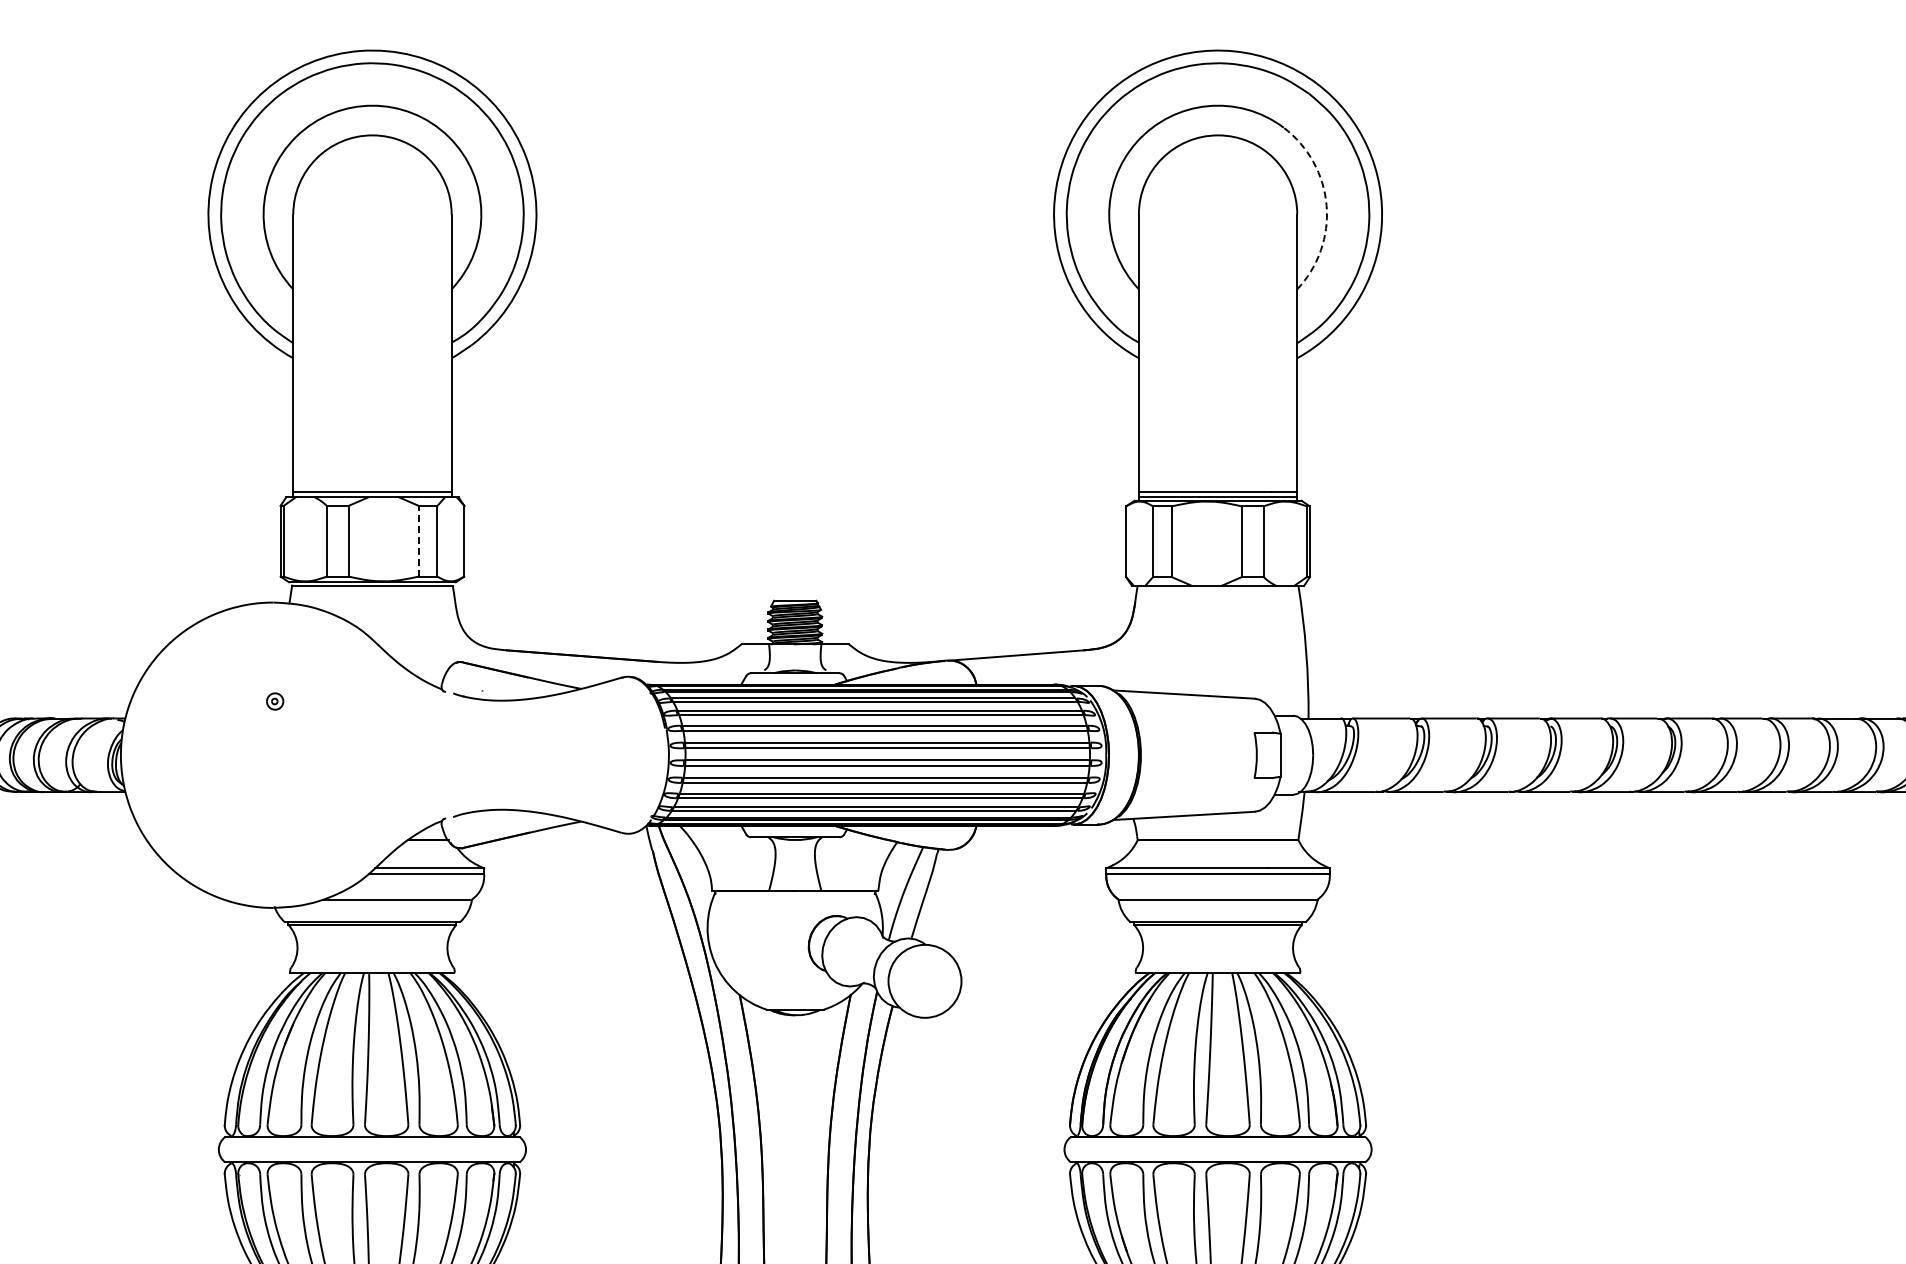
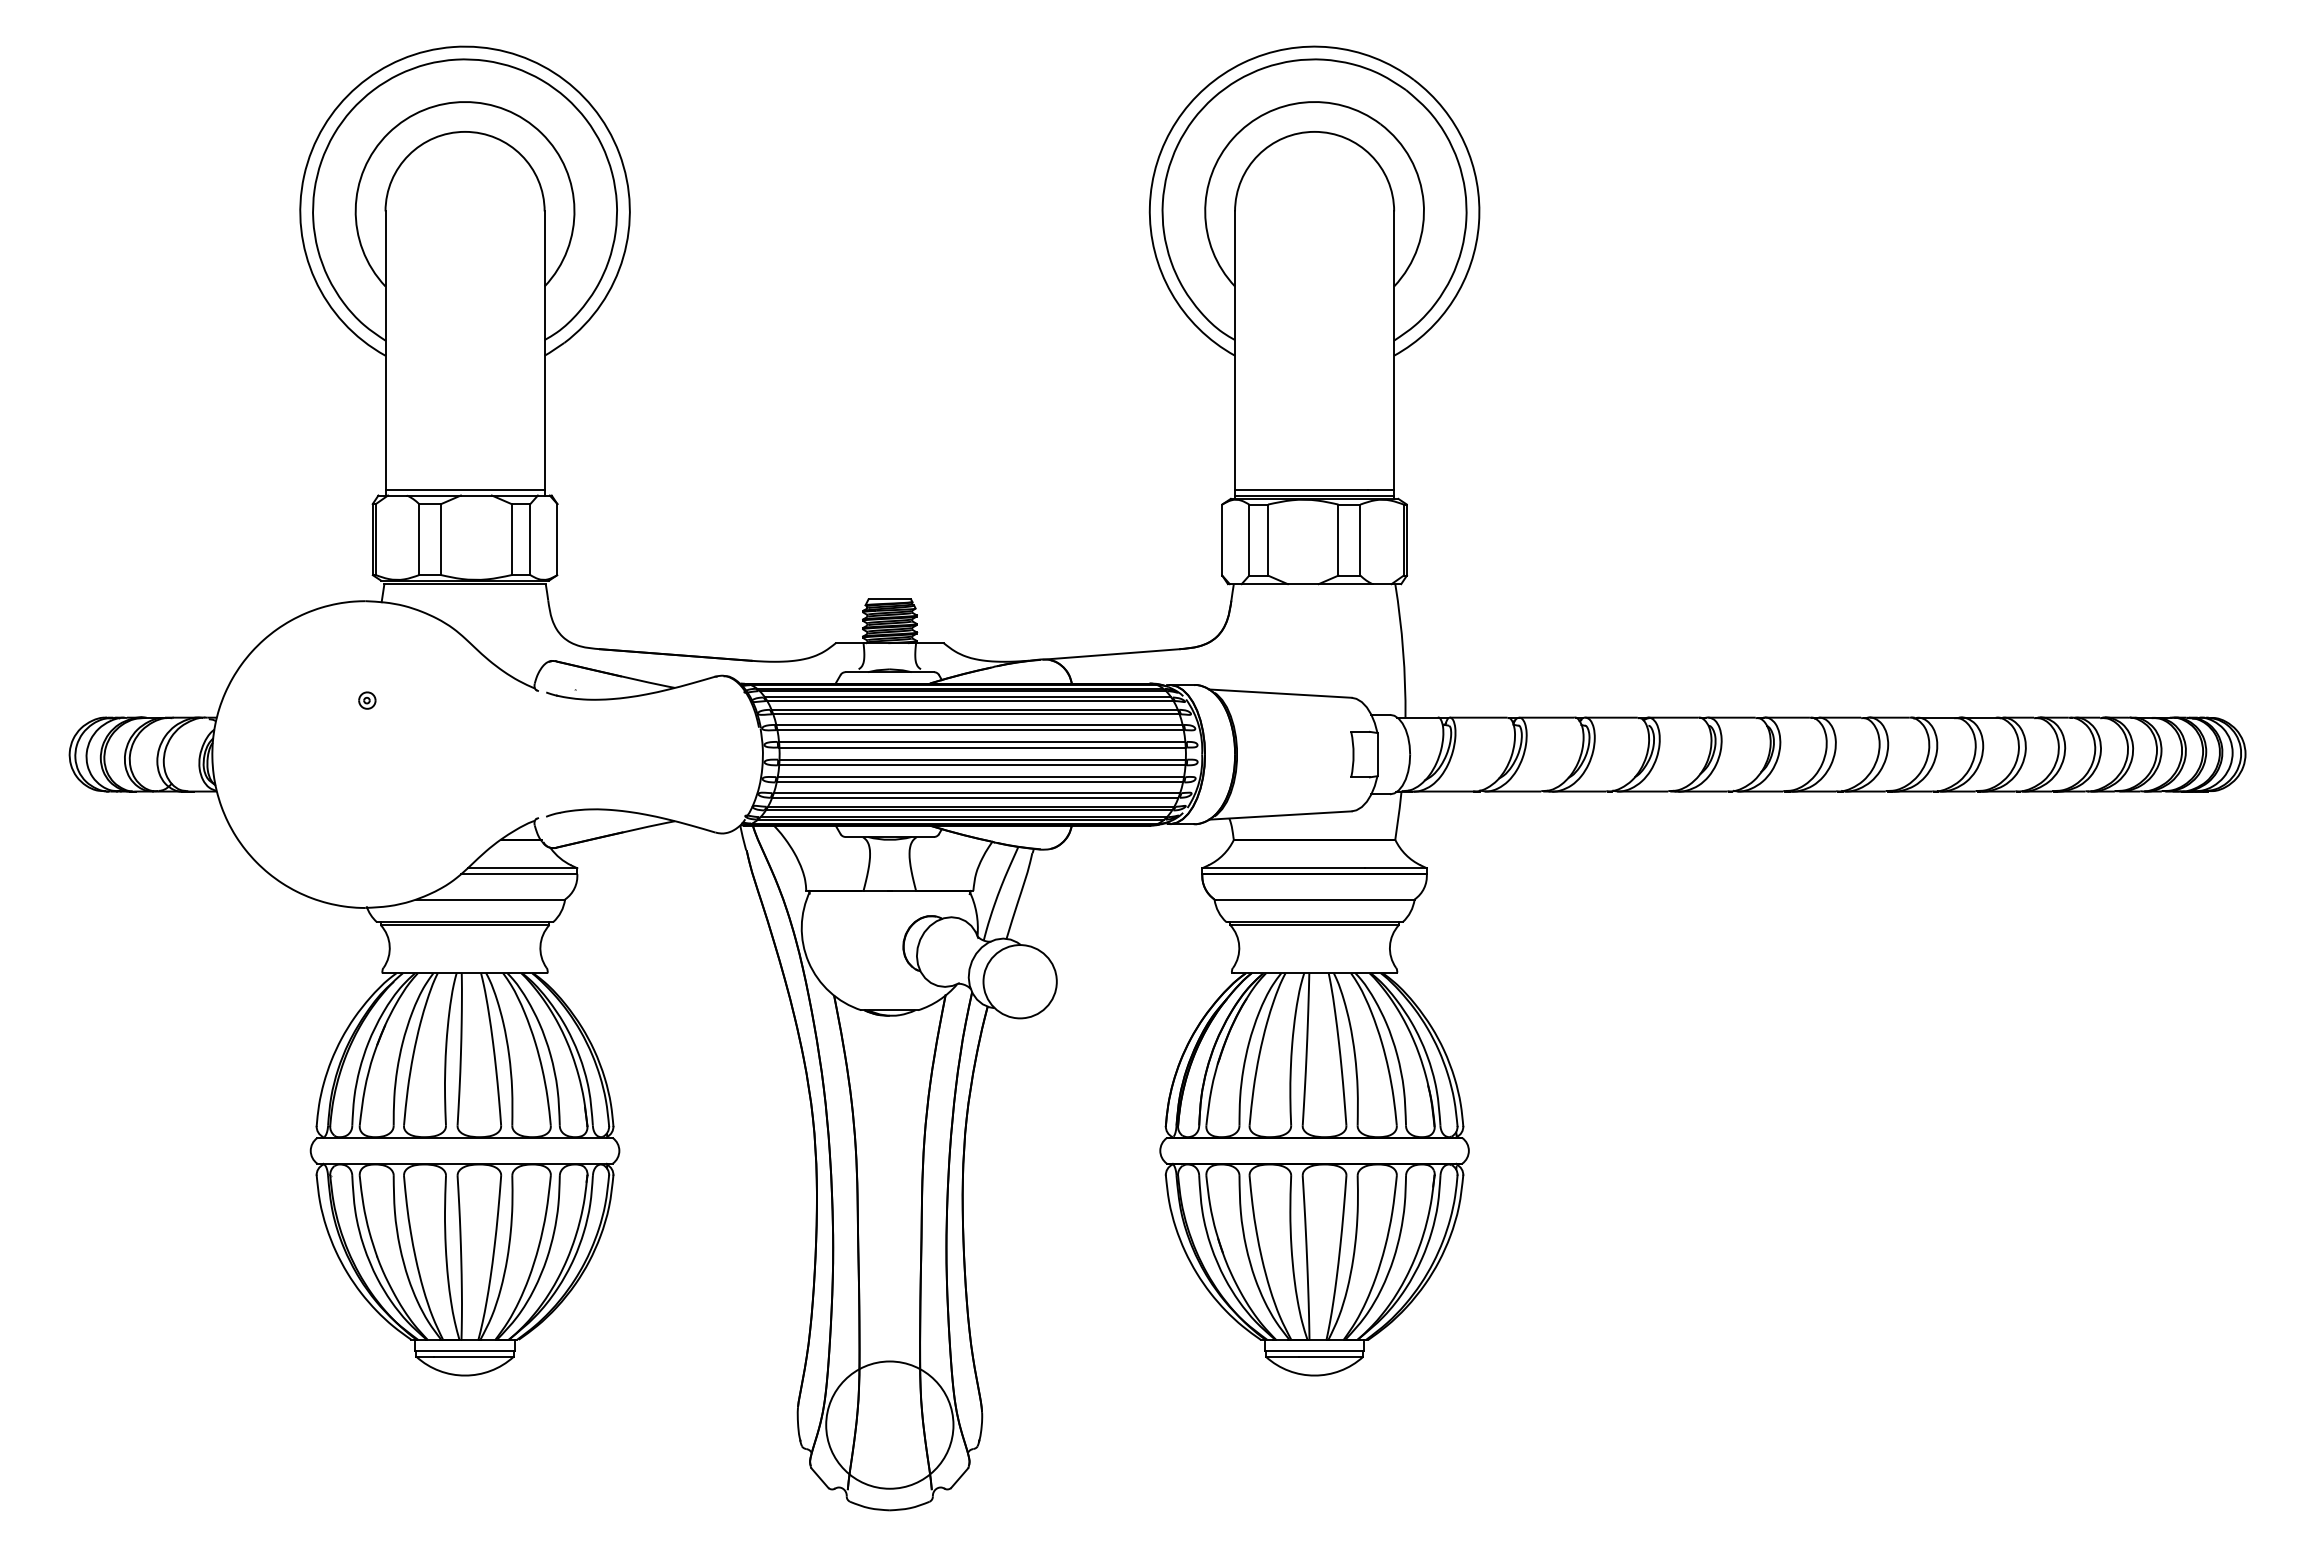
arc: (1326, 205) -> (1423, 202), dashed -> solid
line: (418, 541) -> (511, 539), dashed -> solid

